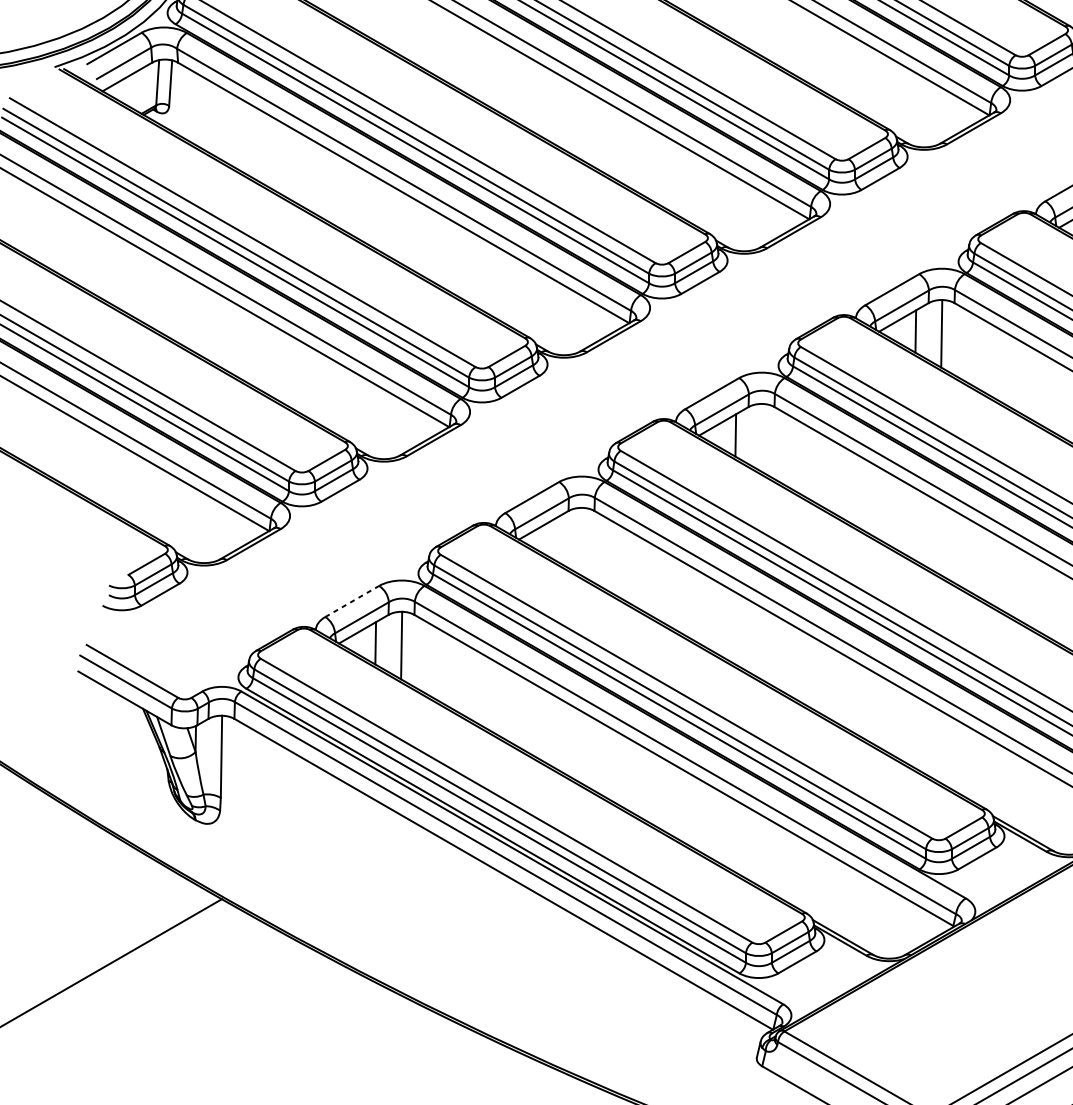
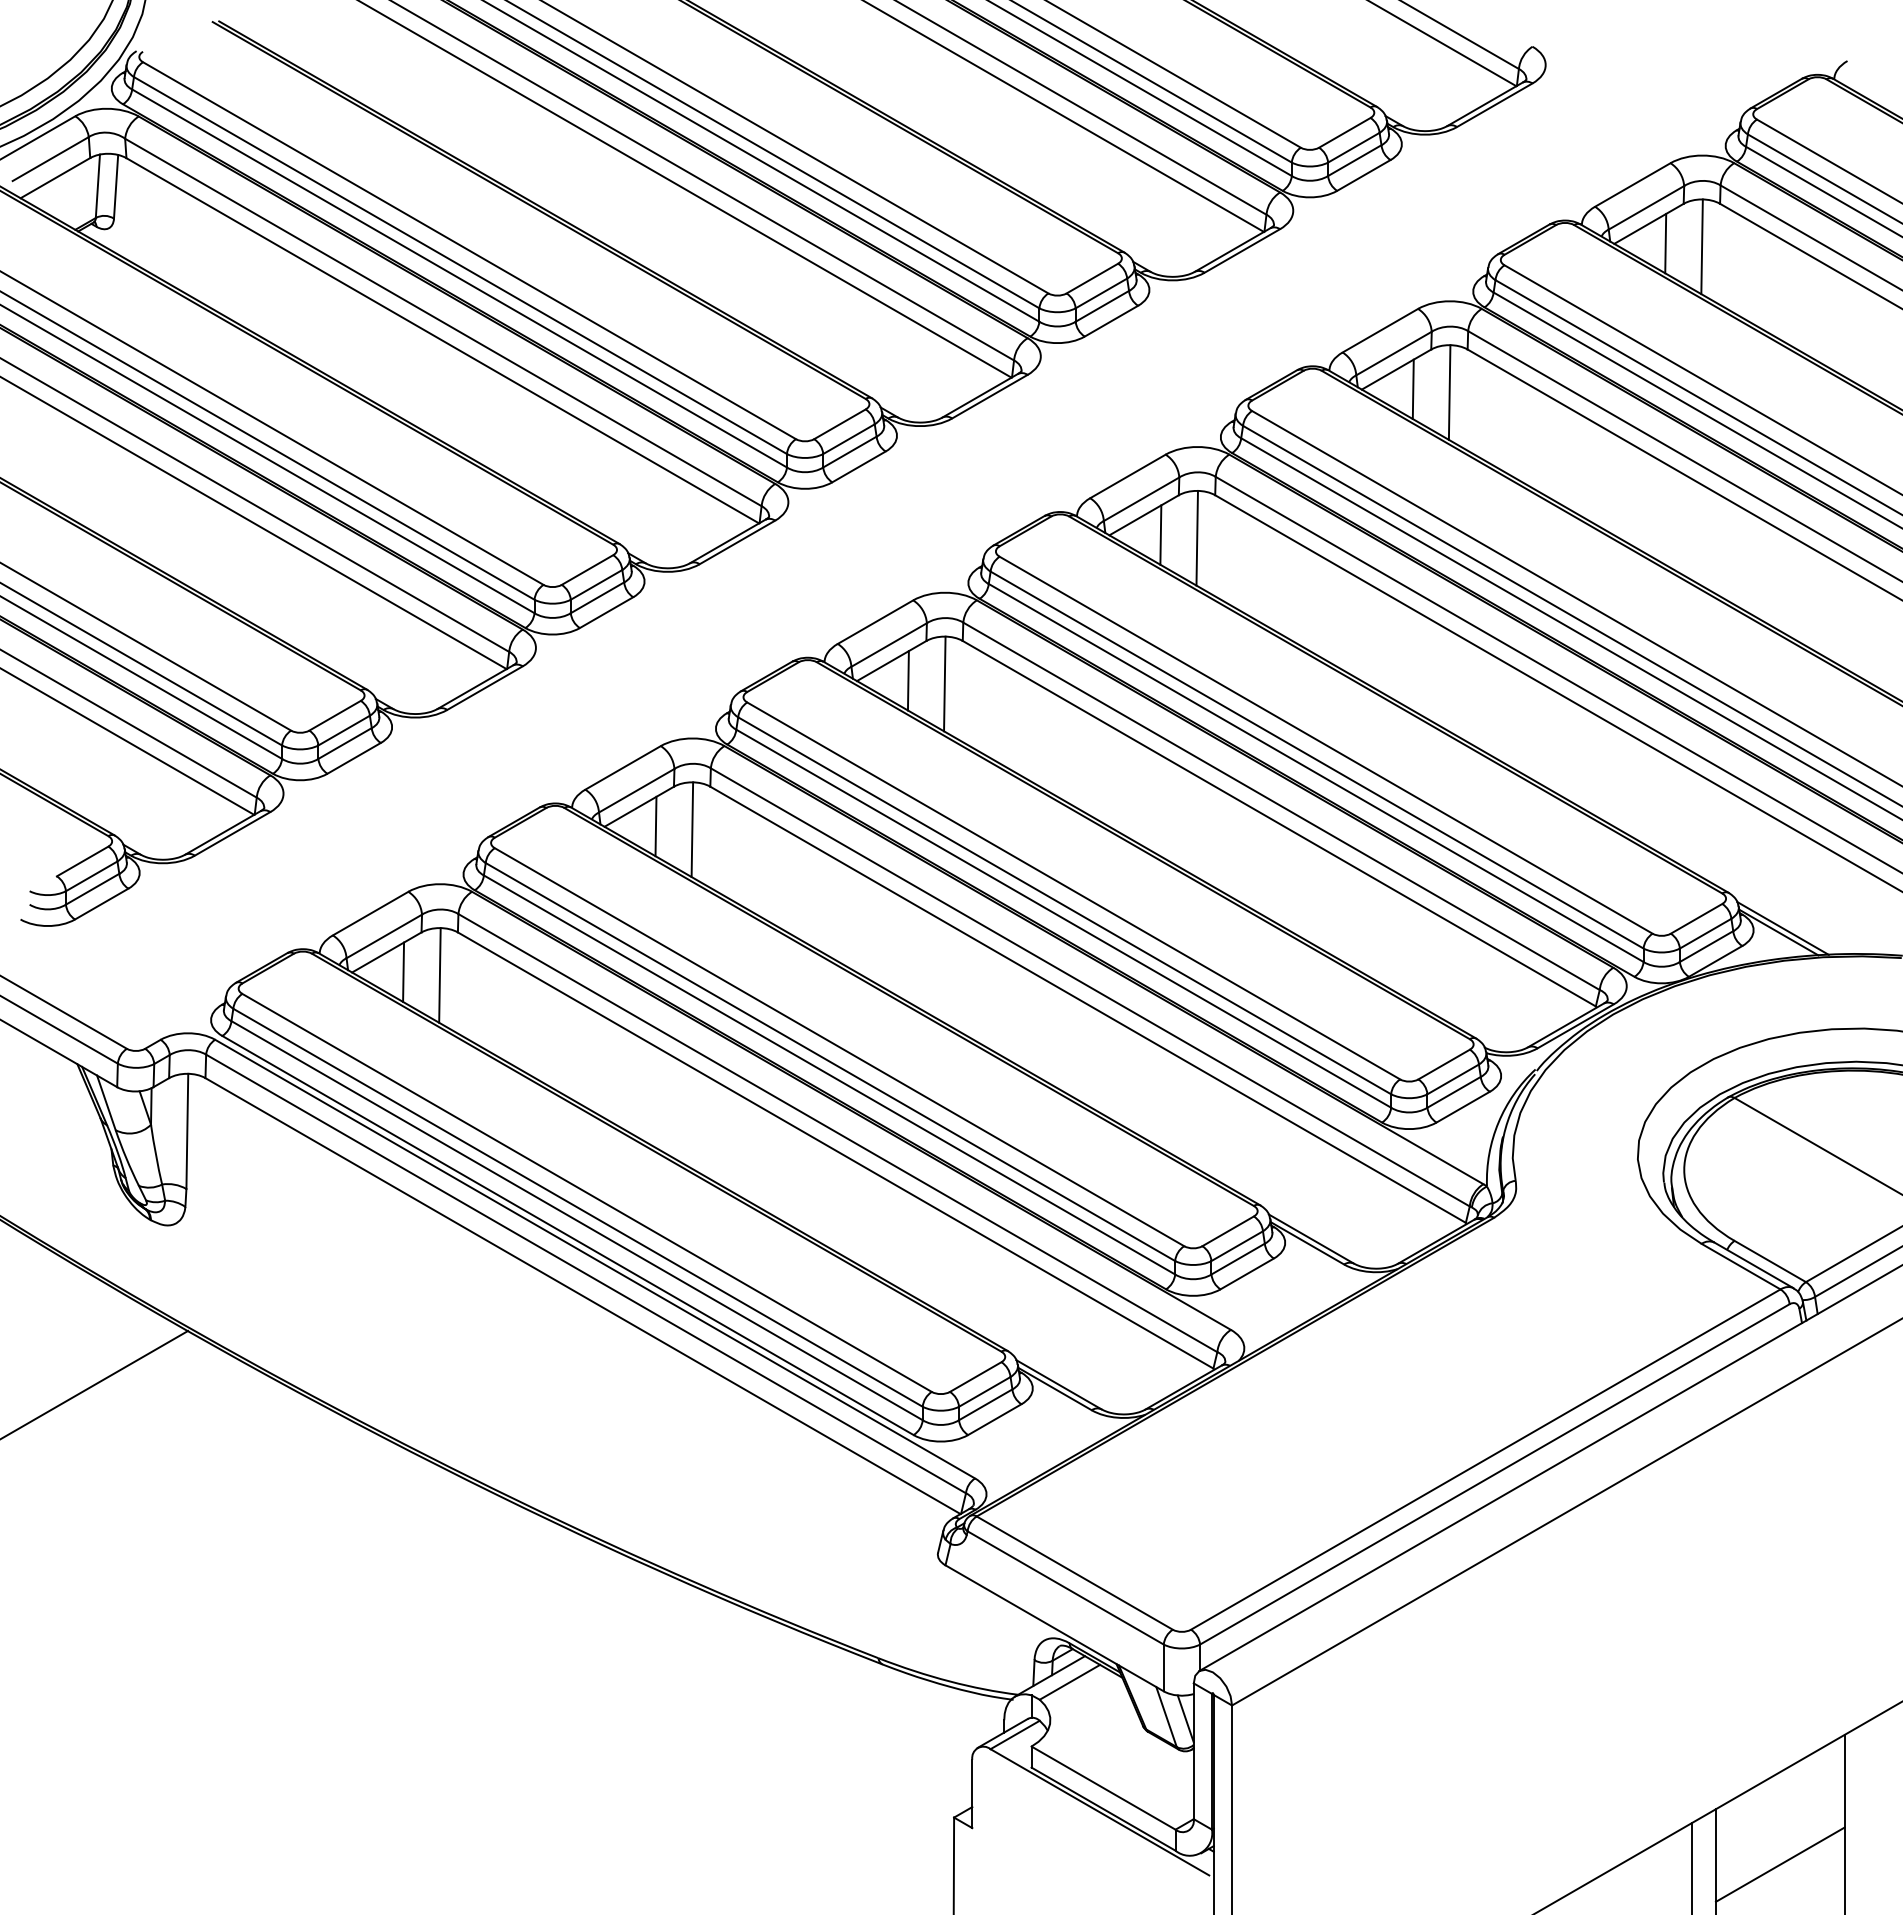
line: (761, 437) -> (944, 683), added
line: (555, 539) -> (655, 826), added
line: (581, 541) -> (692, 829), added
line: (352, 601) -> (370, 913), dashed -> solid

